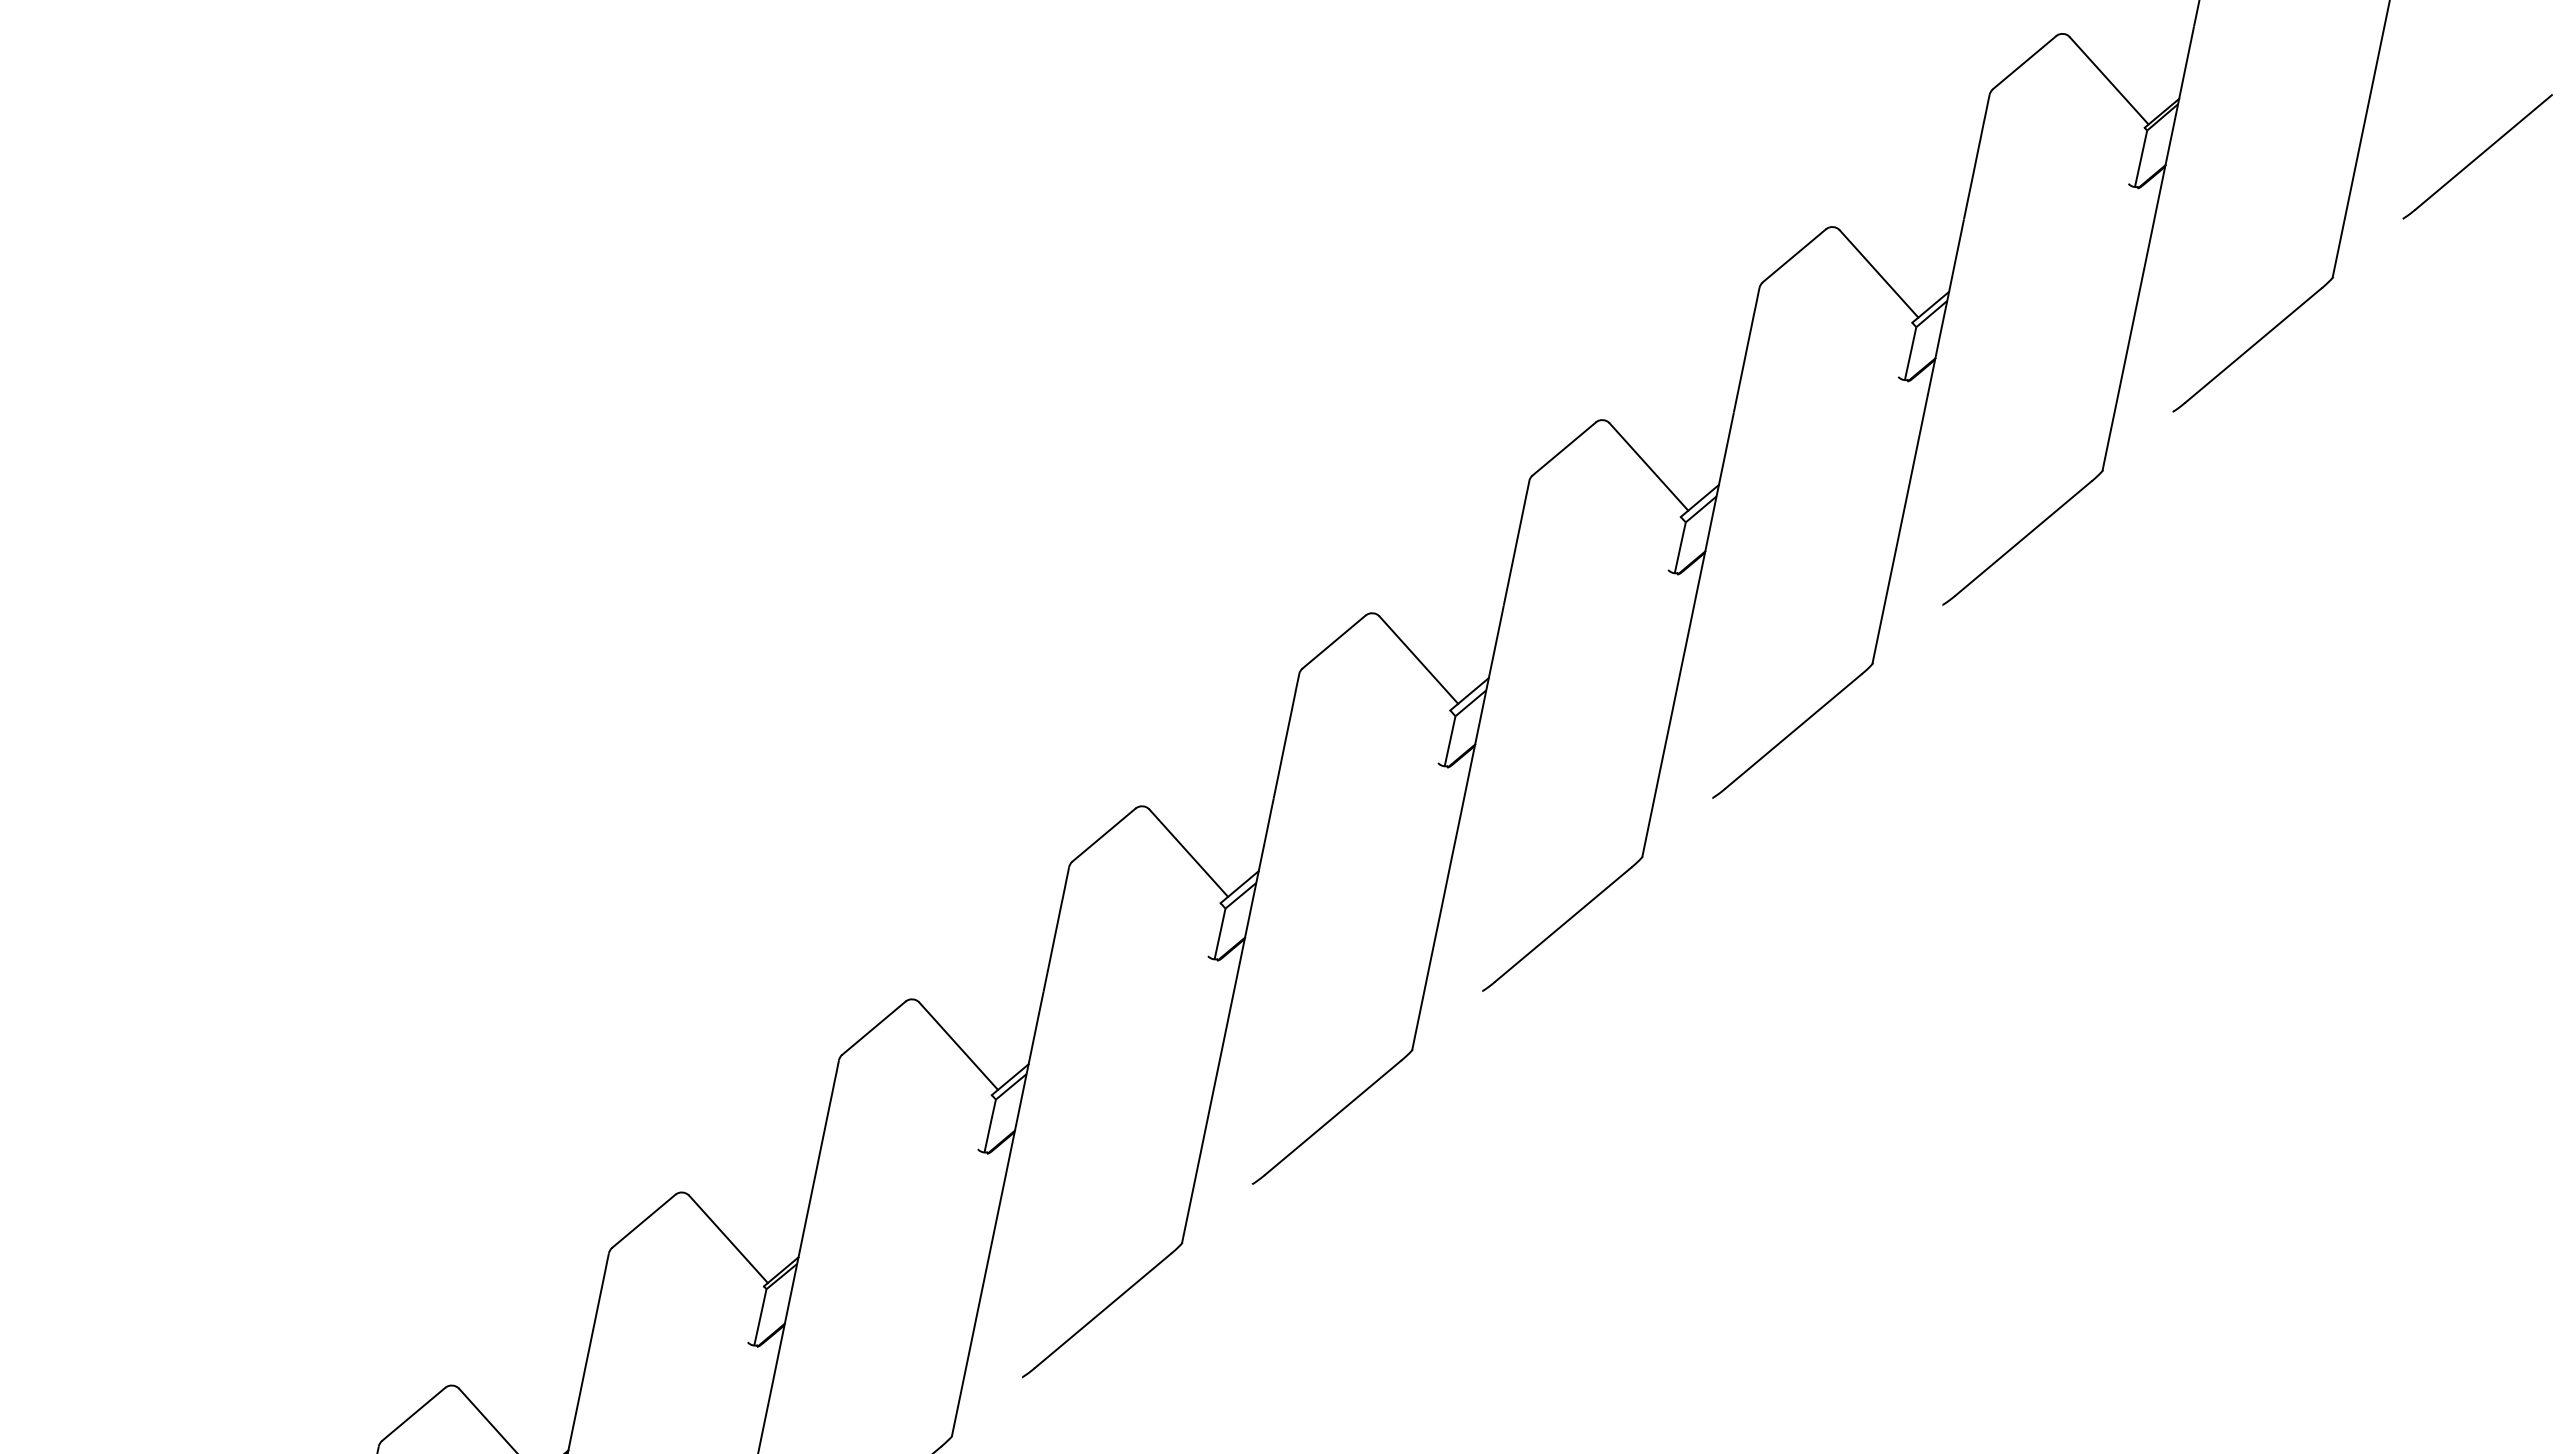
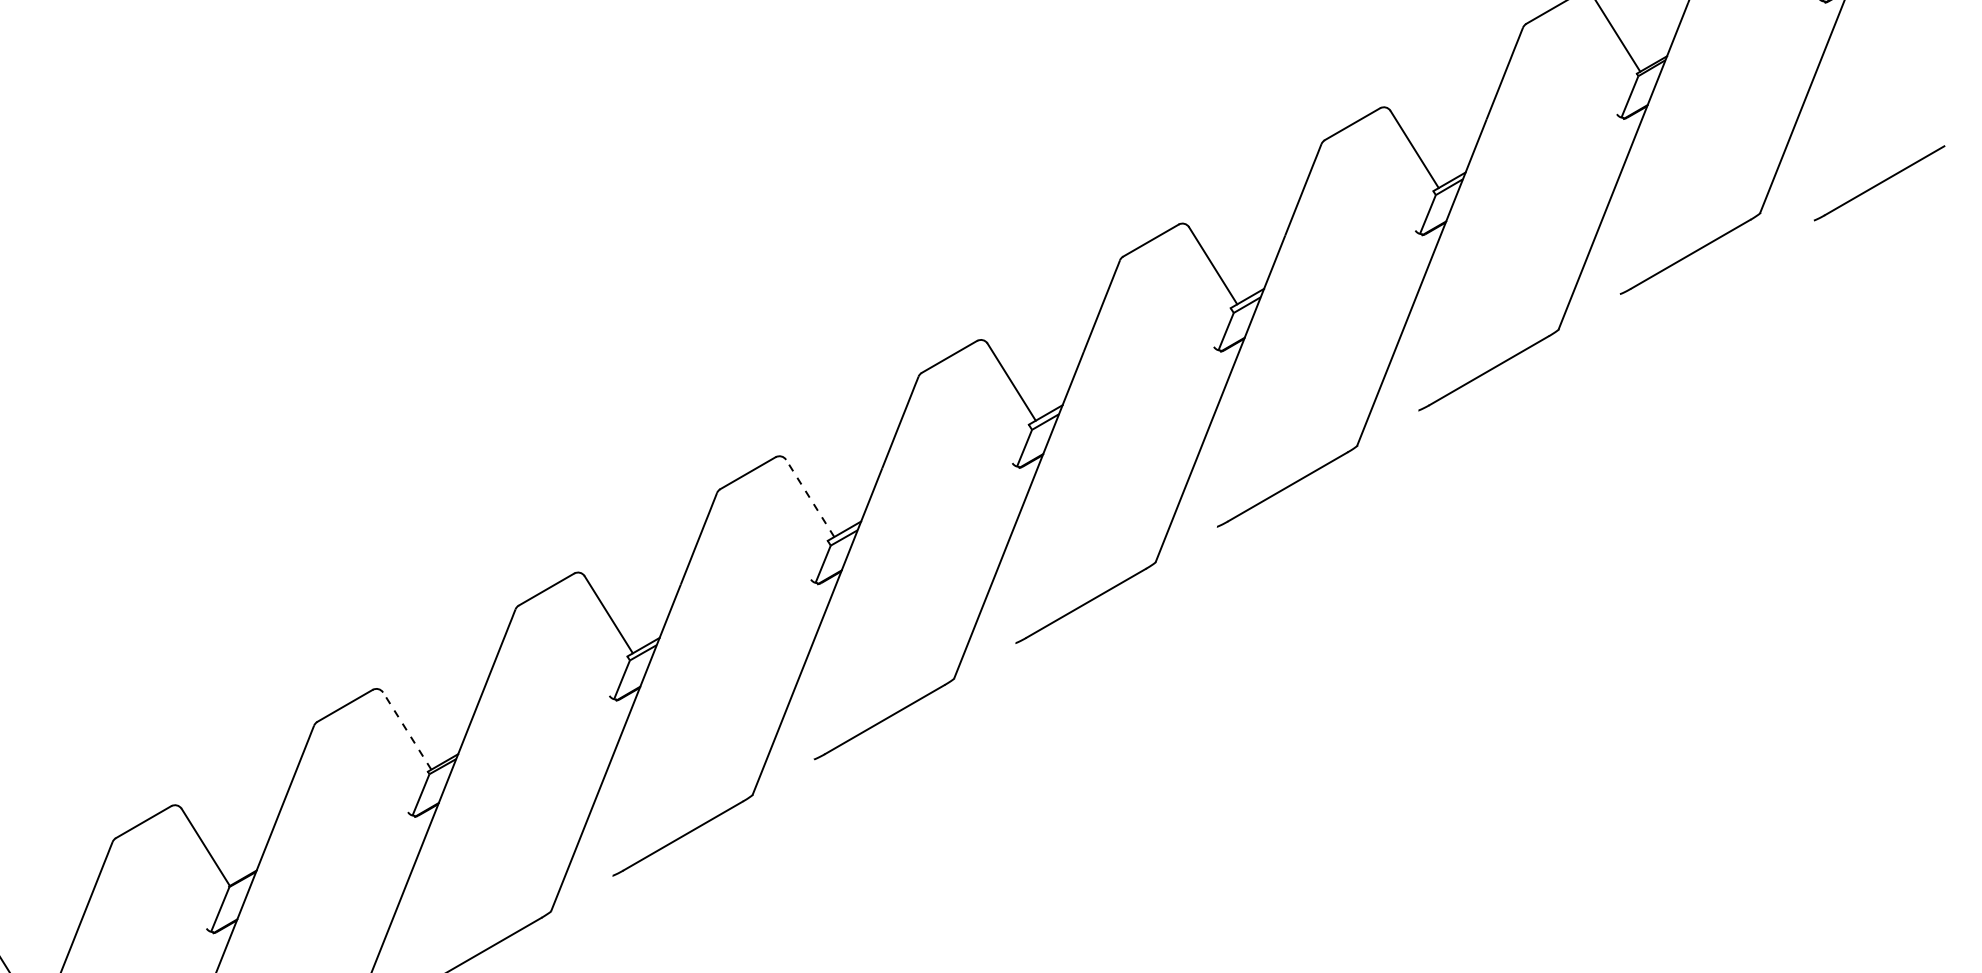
line: (2477, 156) -> (1879, 183), moved
line: (1188, 853) -> (809, 498), solid -> dashed
line: (728, 1239) -> (407, 731), solid -> dashed

